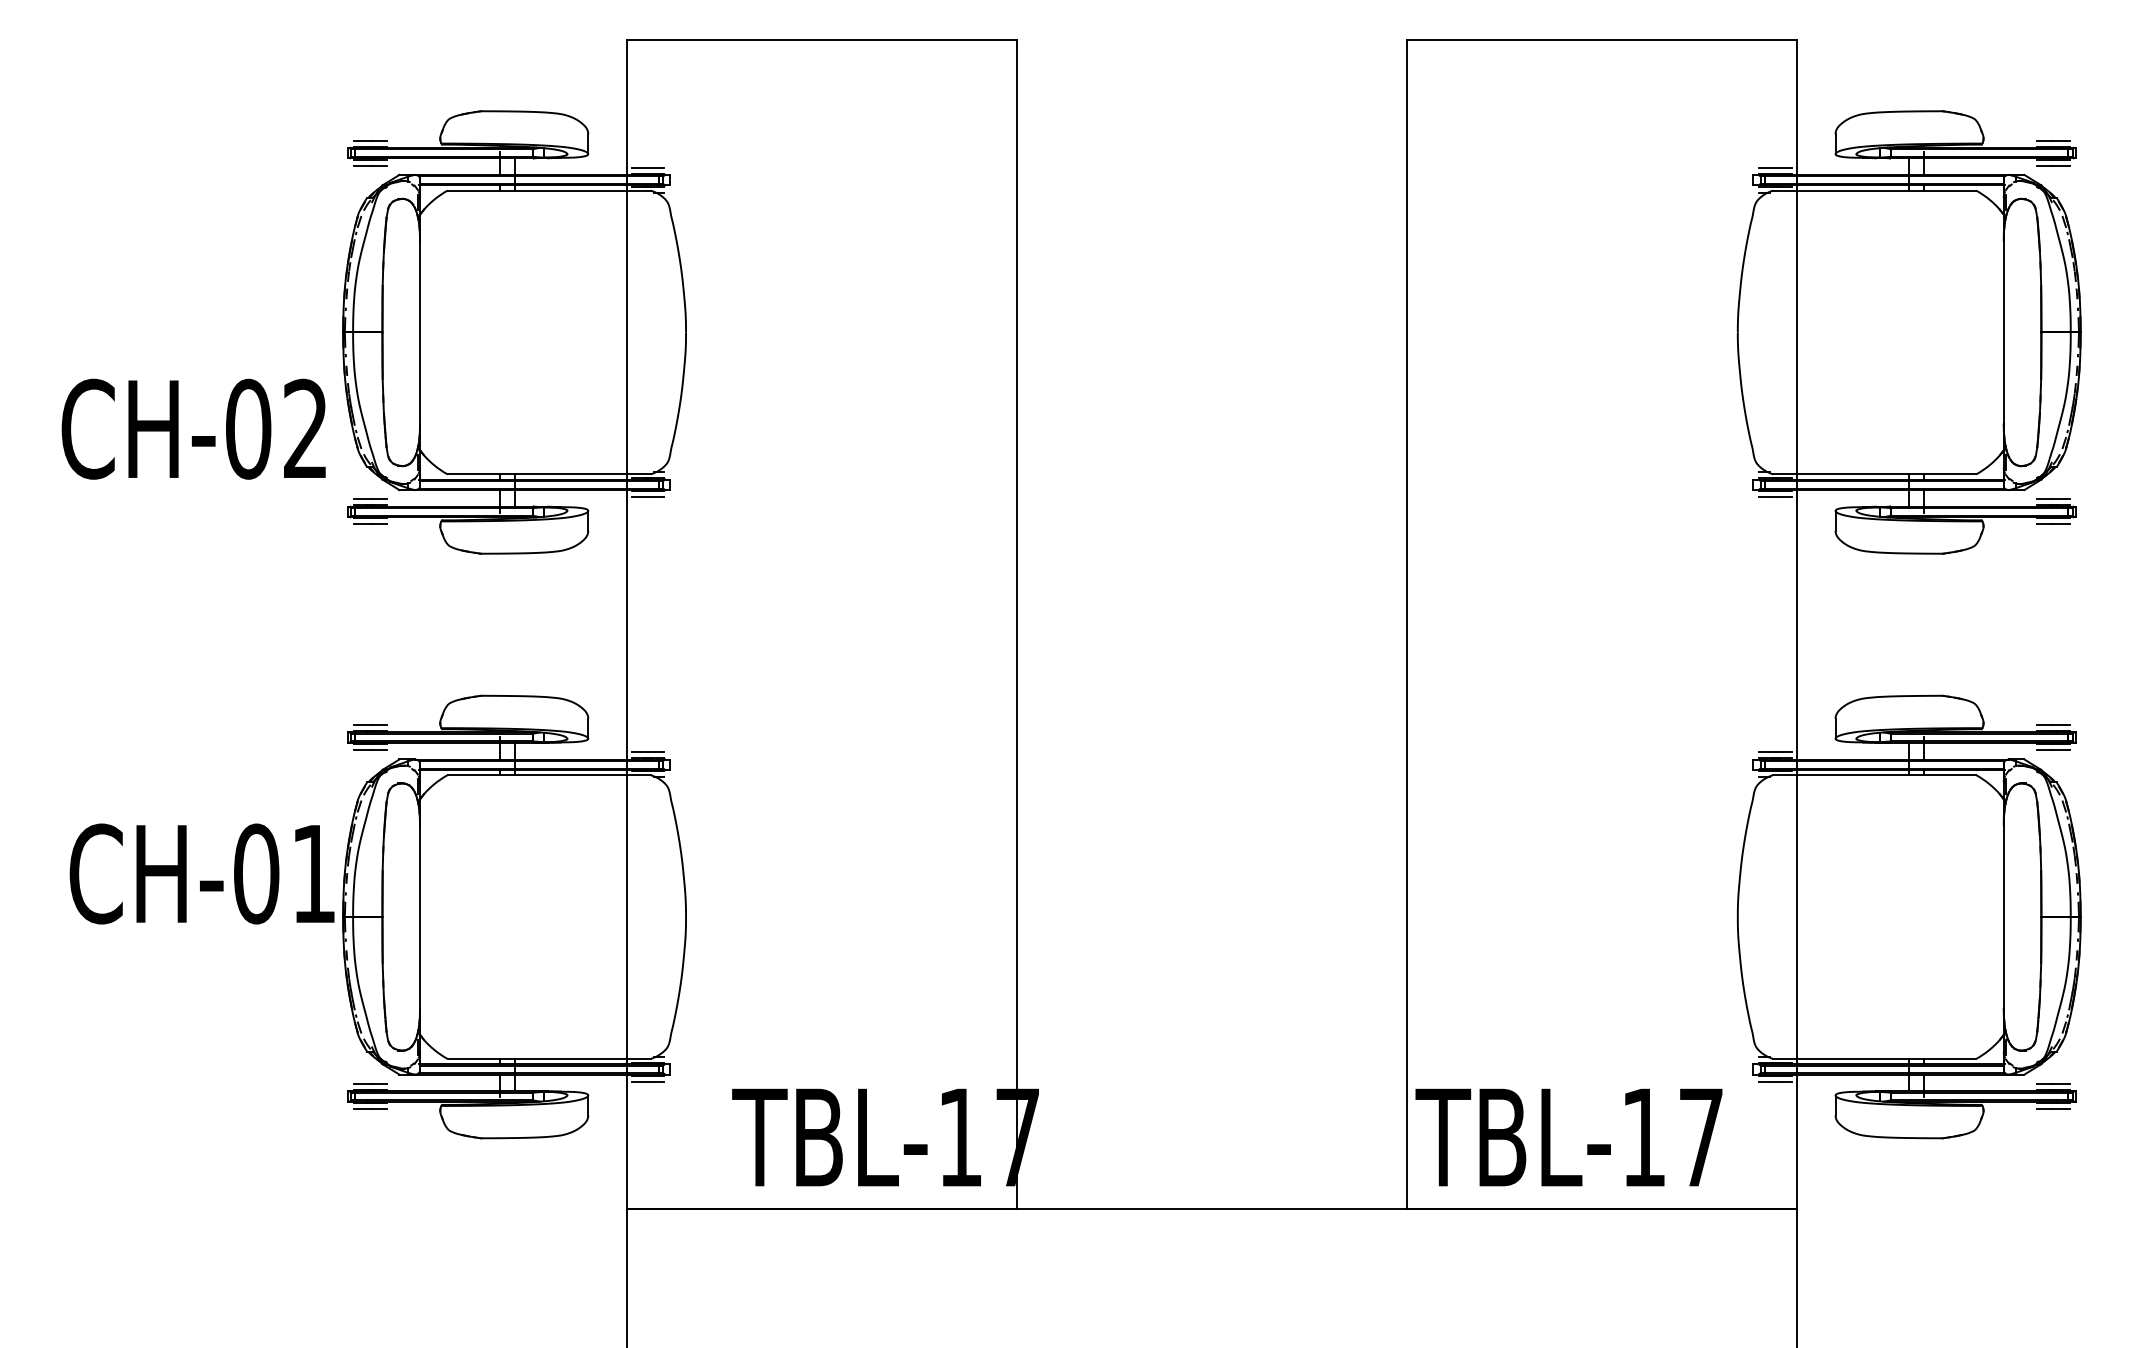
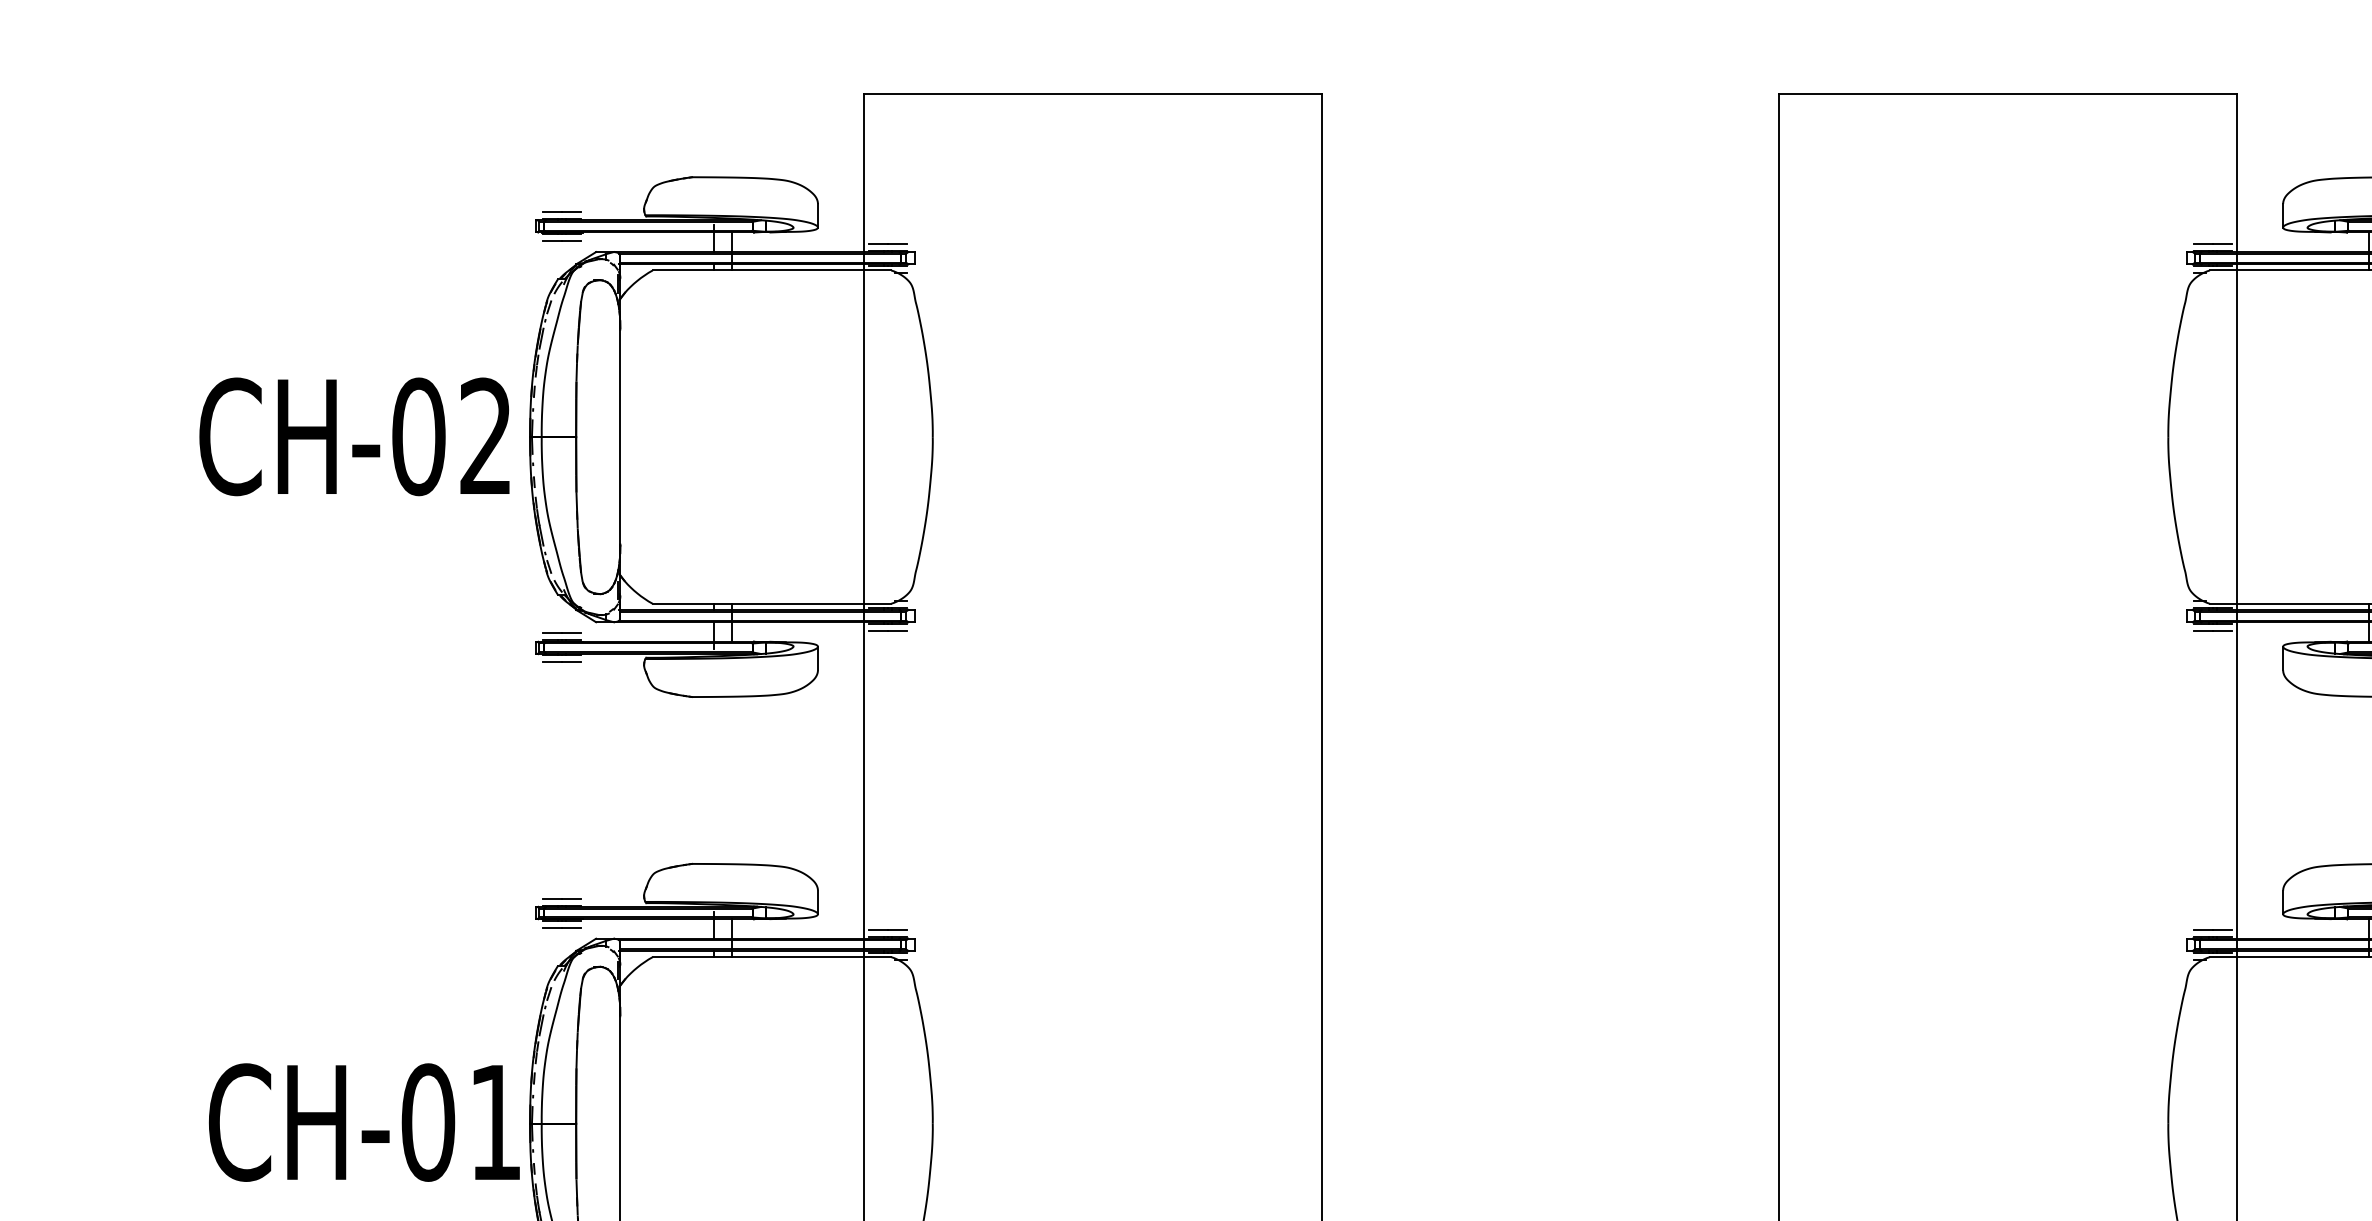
text: (193, 428) -> (354, 435), moved
text: (201, 873) -> (363, 1121), moved

